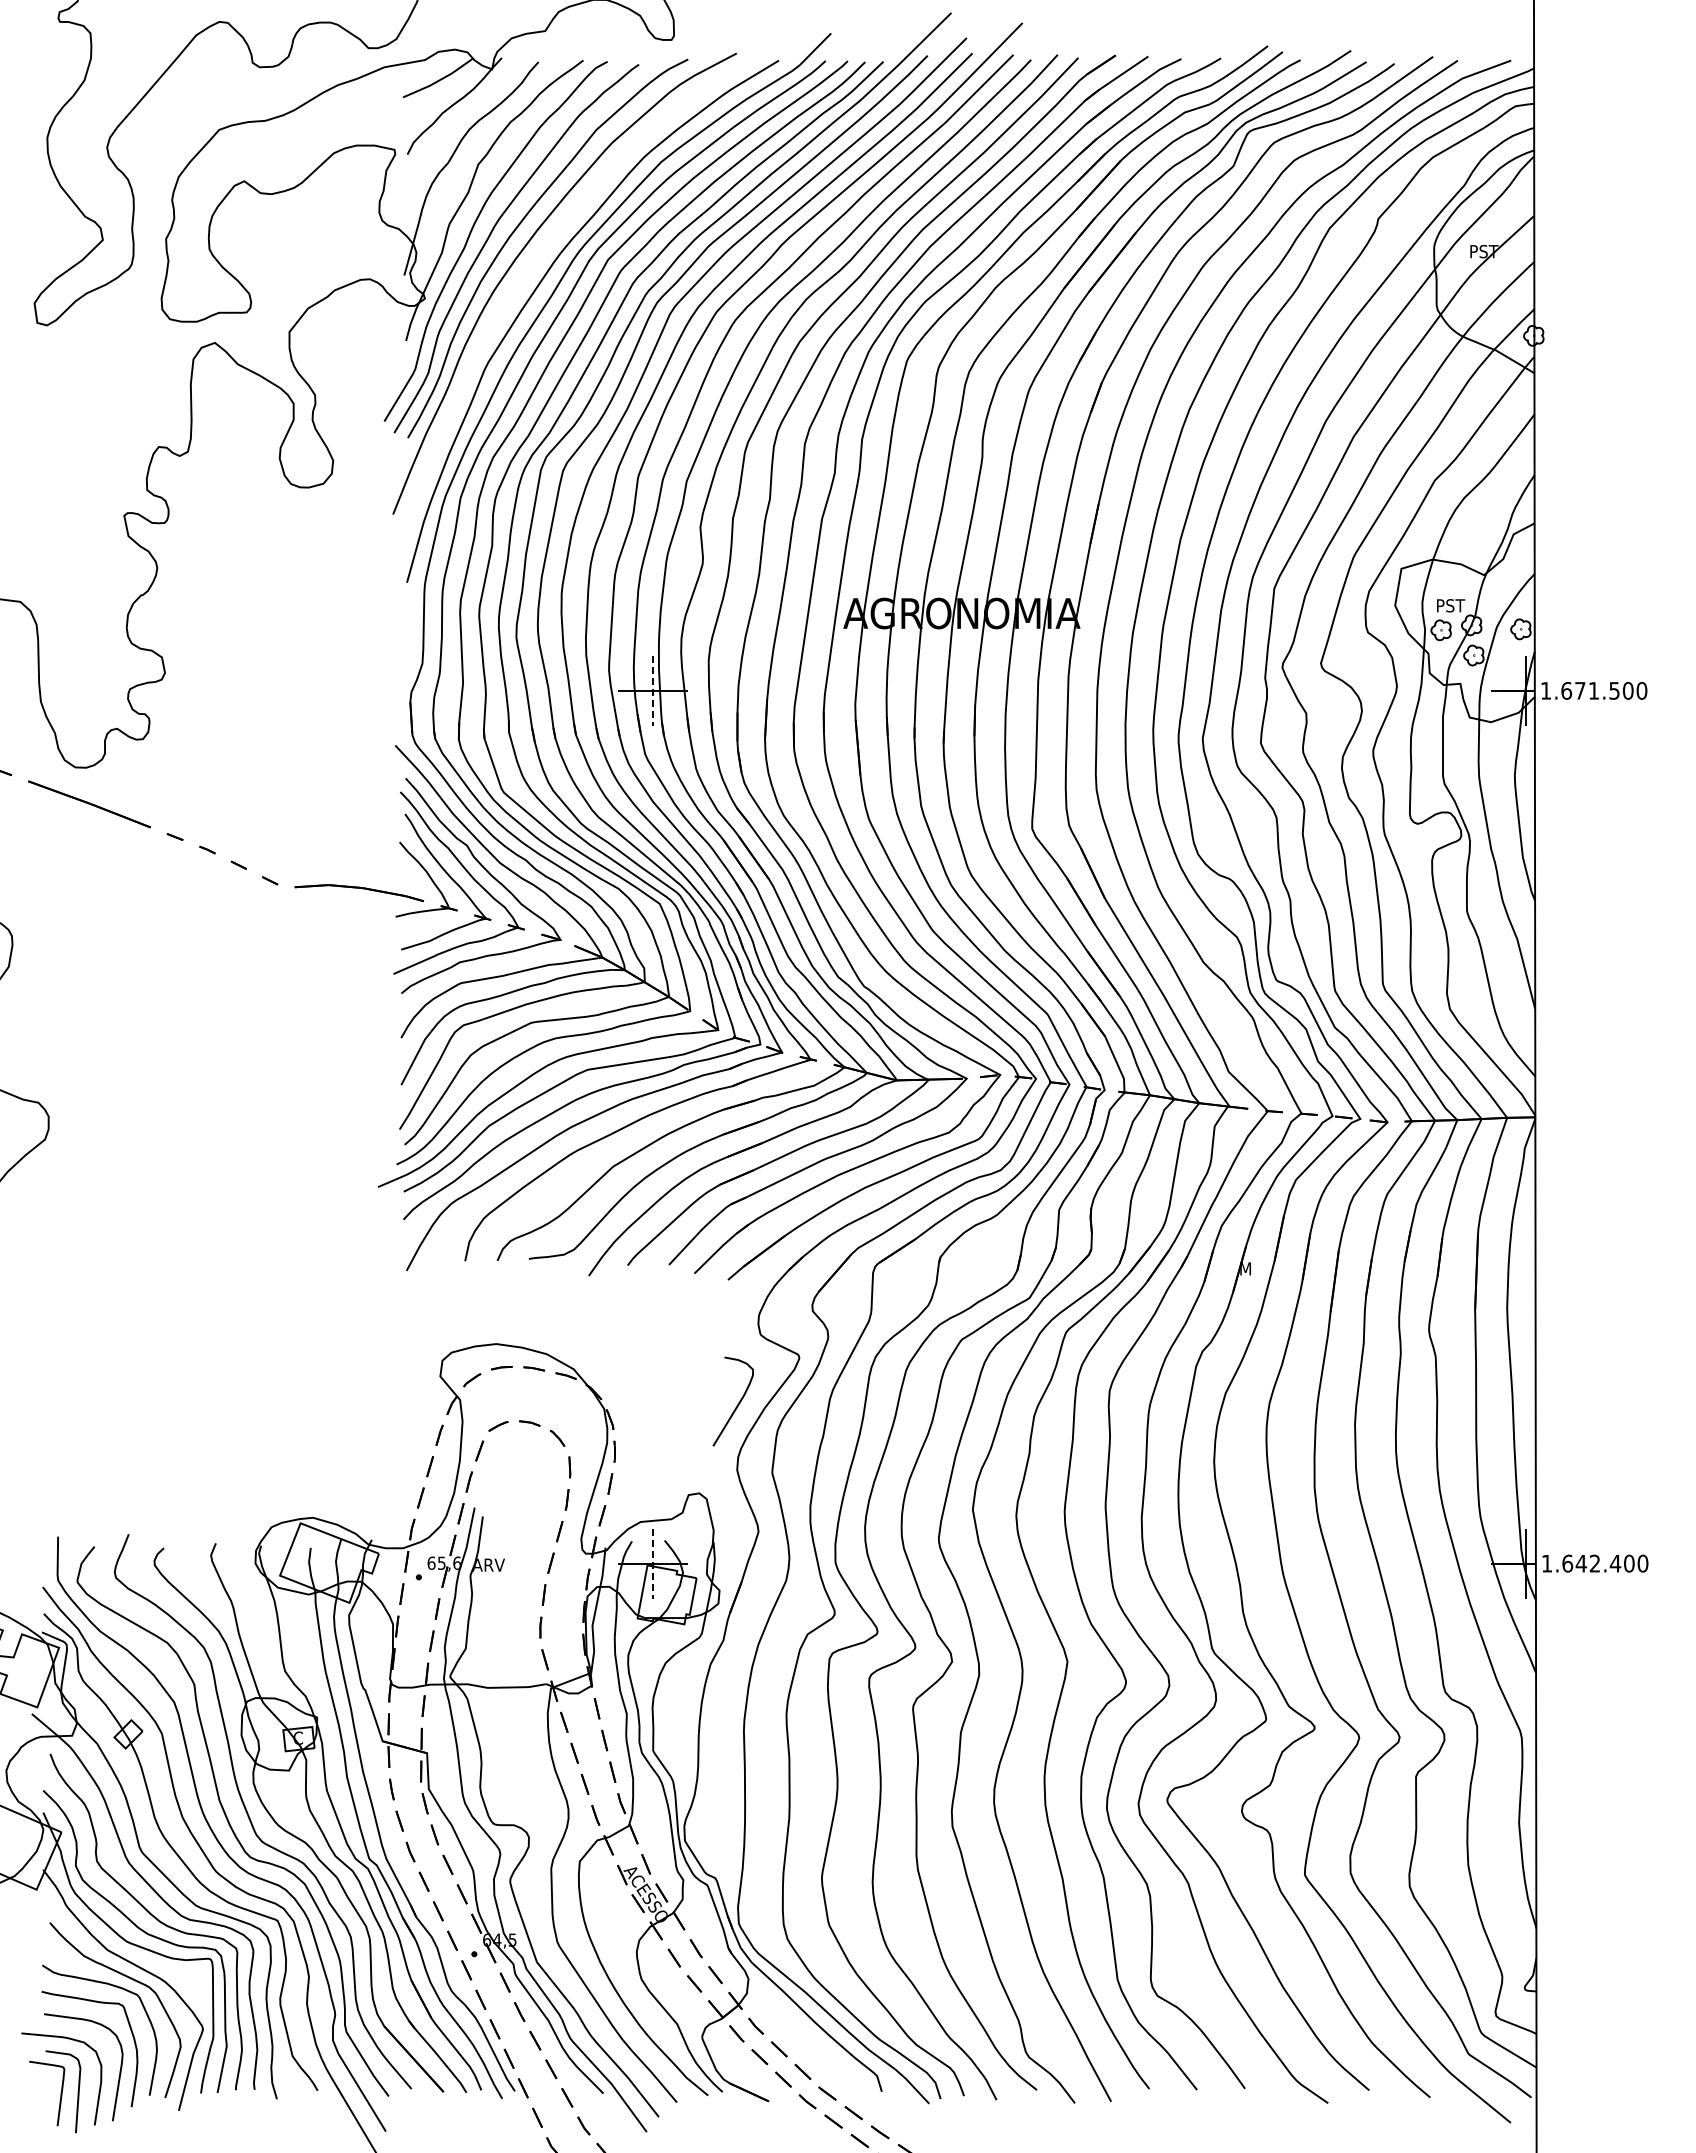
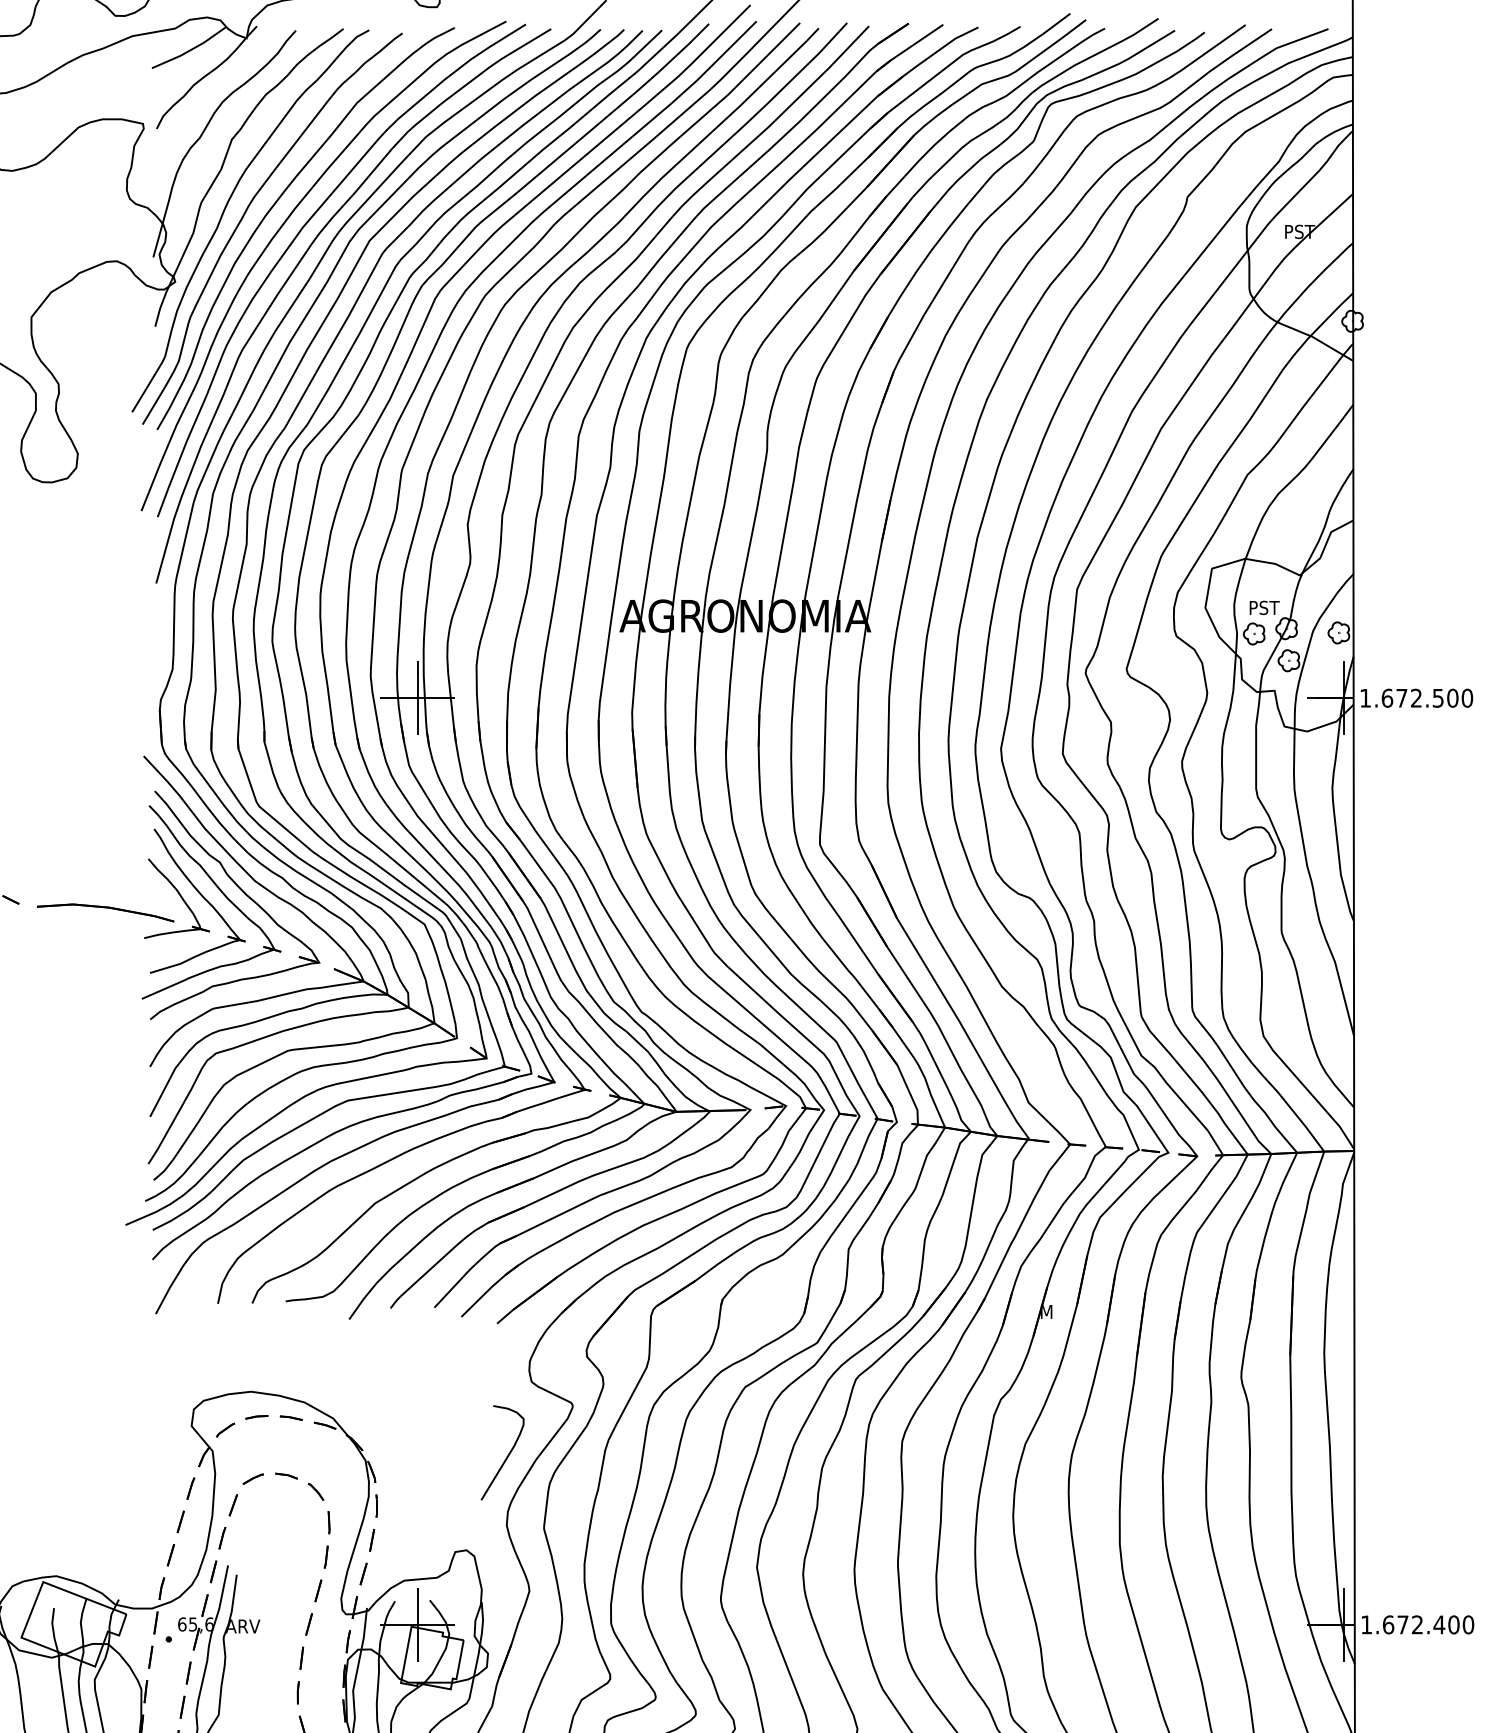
curve: (539, 257) -> (296, 238), added
line: (653, 690) -> (417, 697), dashed -> solid
text: (1593, 690) -> (1415, 697), 1.671.500 -> 1.672.500
line: (653, 1563) -> (417, 1624), dashed -> solid
text: (1580, 1563) -> (1402, 1624), 1.642.400 -> 1.672.400

